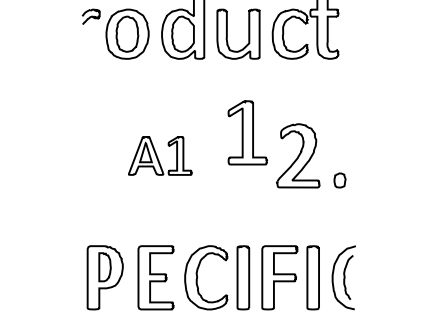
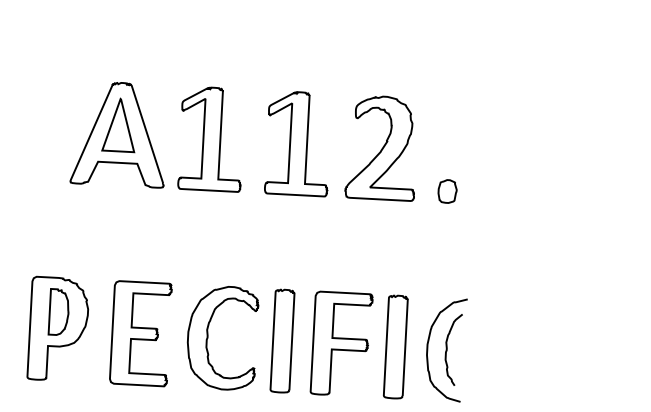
part: (247, 132) -> (298, 143), moved
part: (160, 155) -> (158, 135), size x1.67

